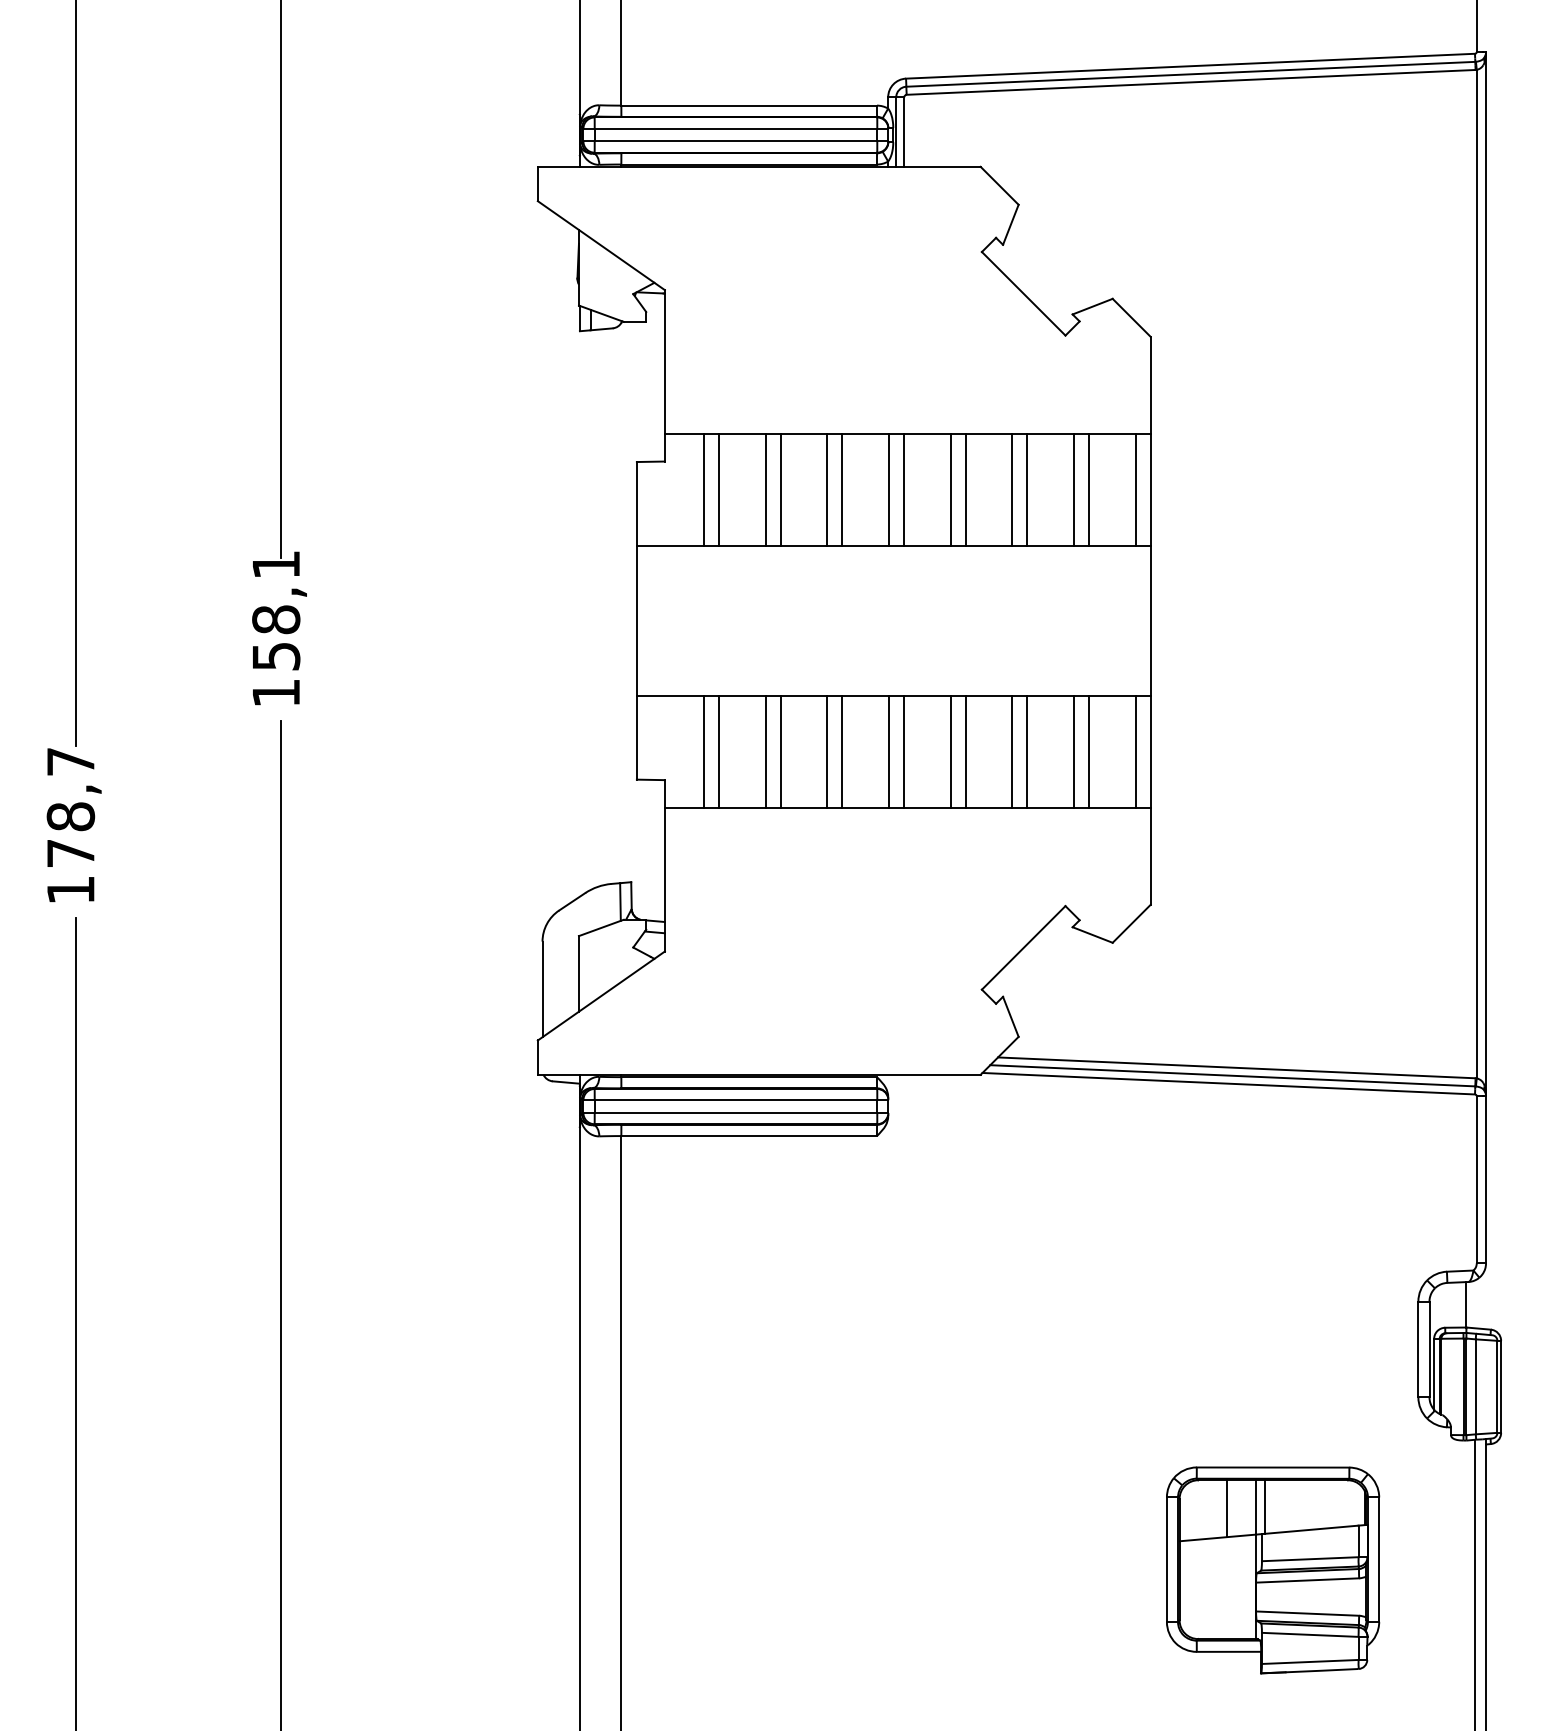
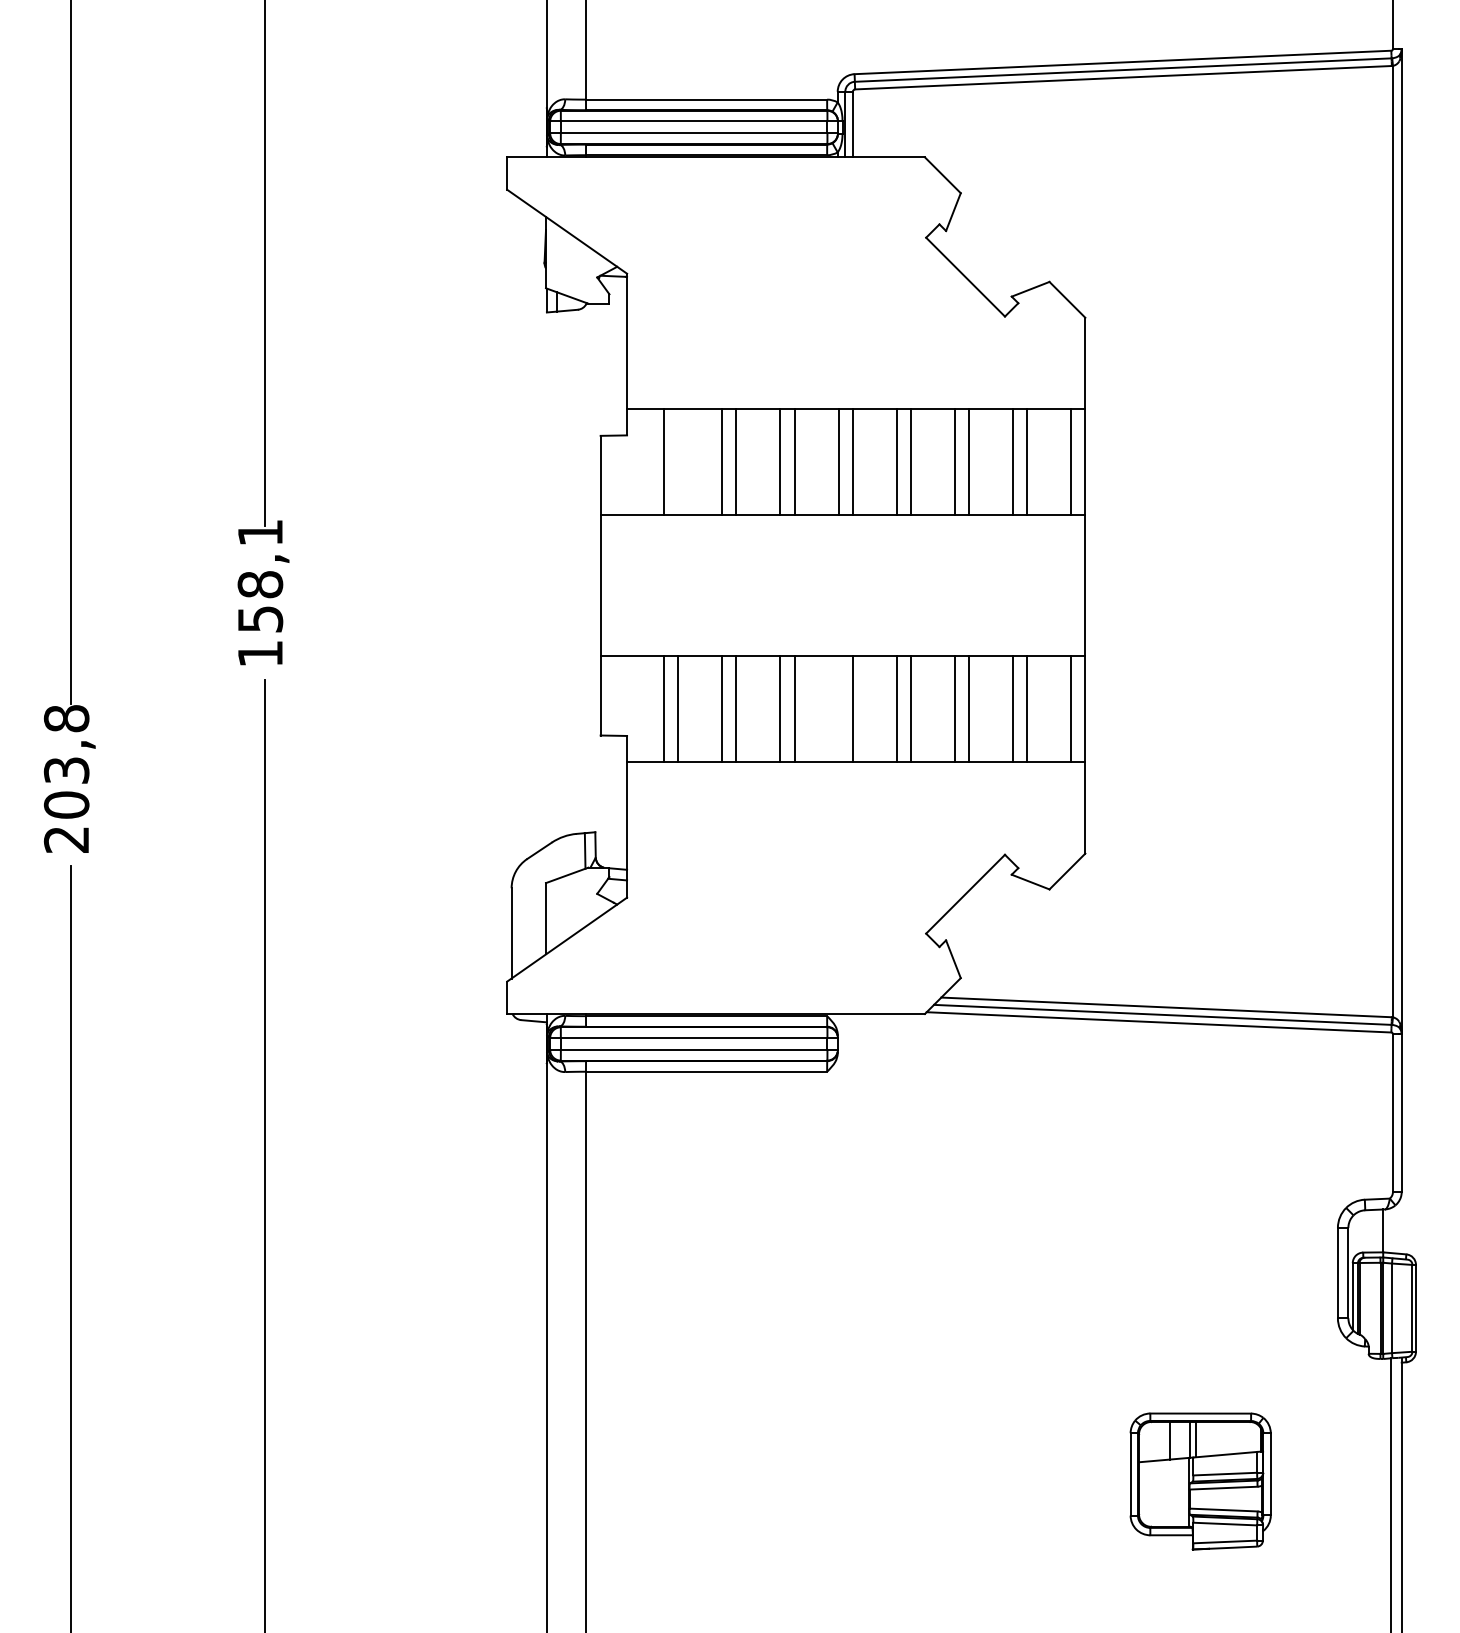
line: (719, 490) -> (678, 462), removed
line: (889, 751) -> (838, 708), removed
text: (70, 825) -> (66, 778), 178,7 -> 203,8
part: (1272, 1570) -> (1200, 1481), size x0.7

